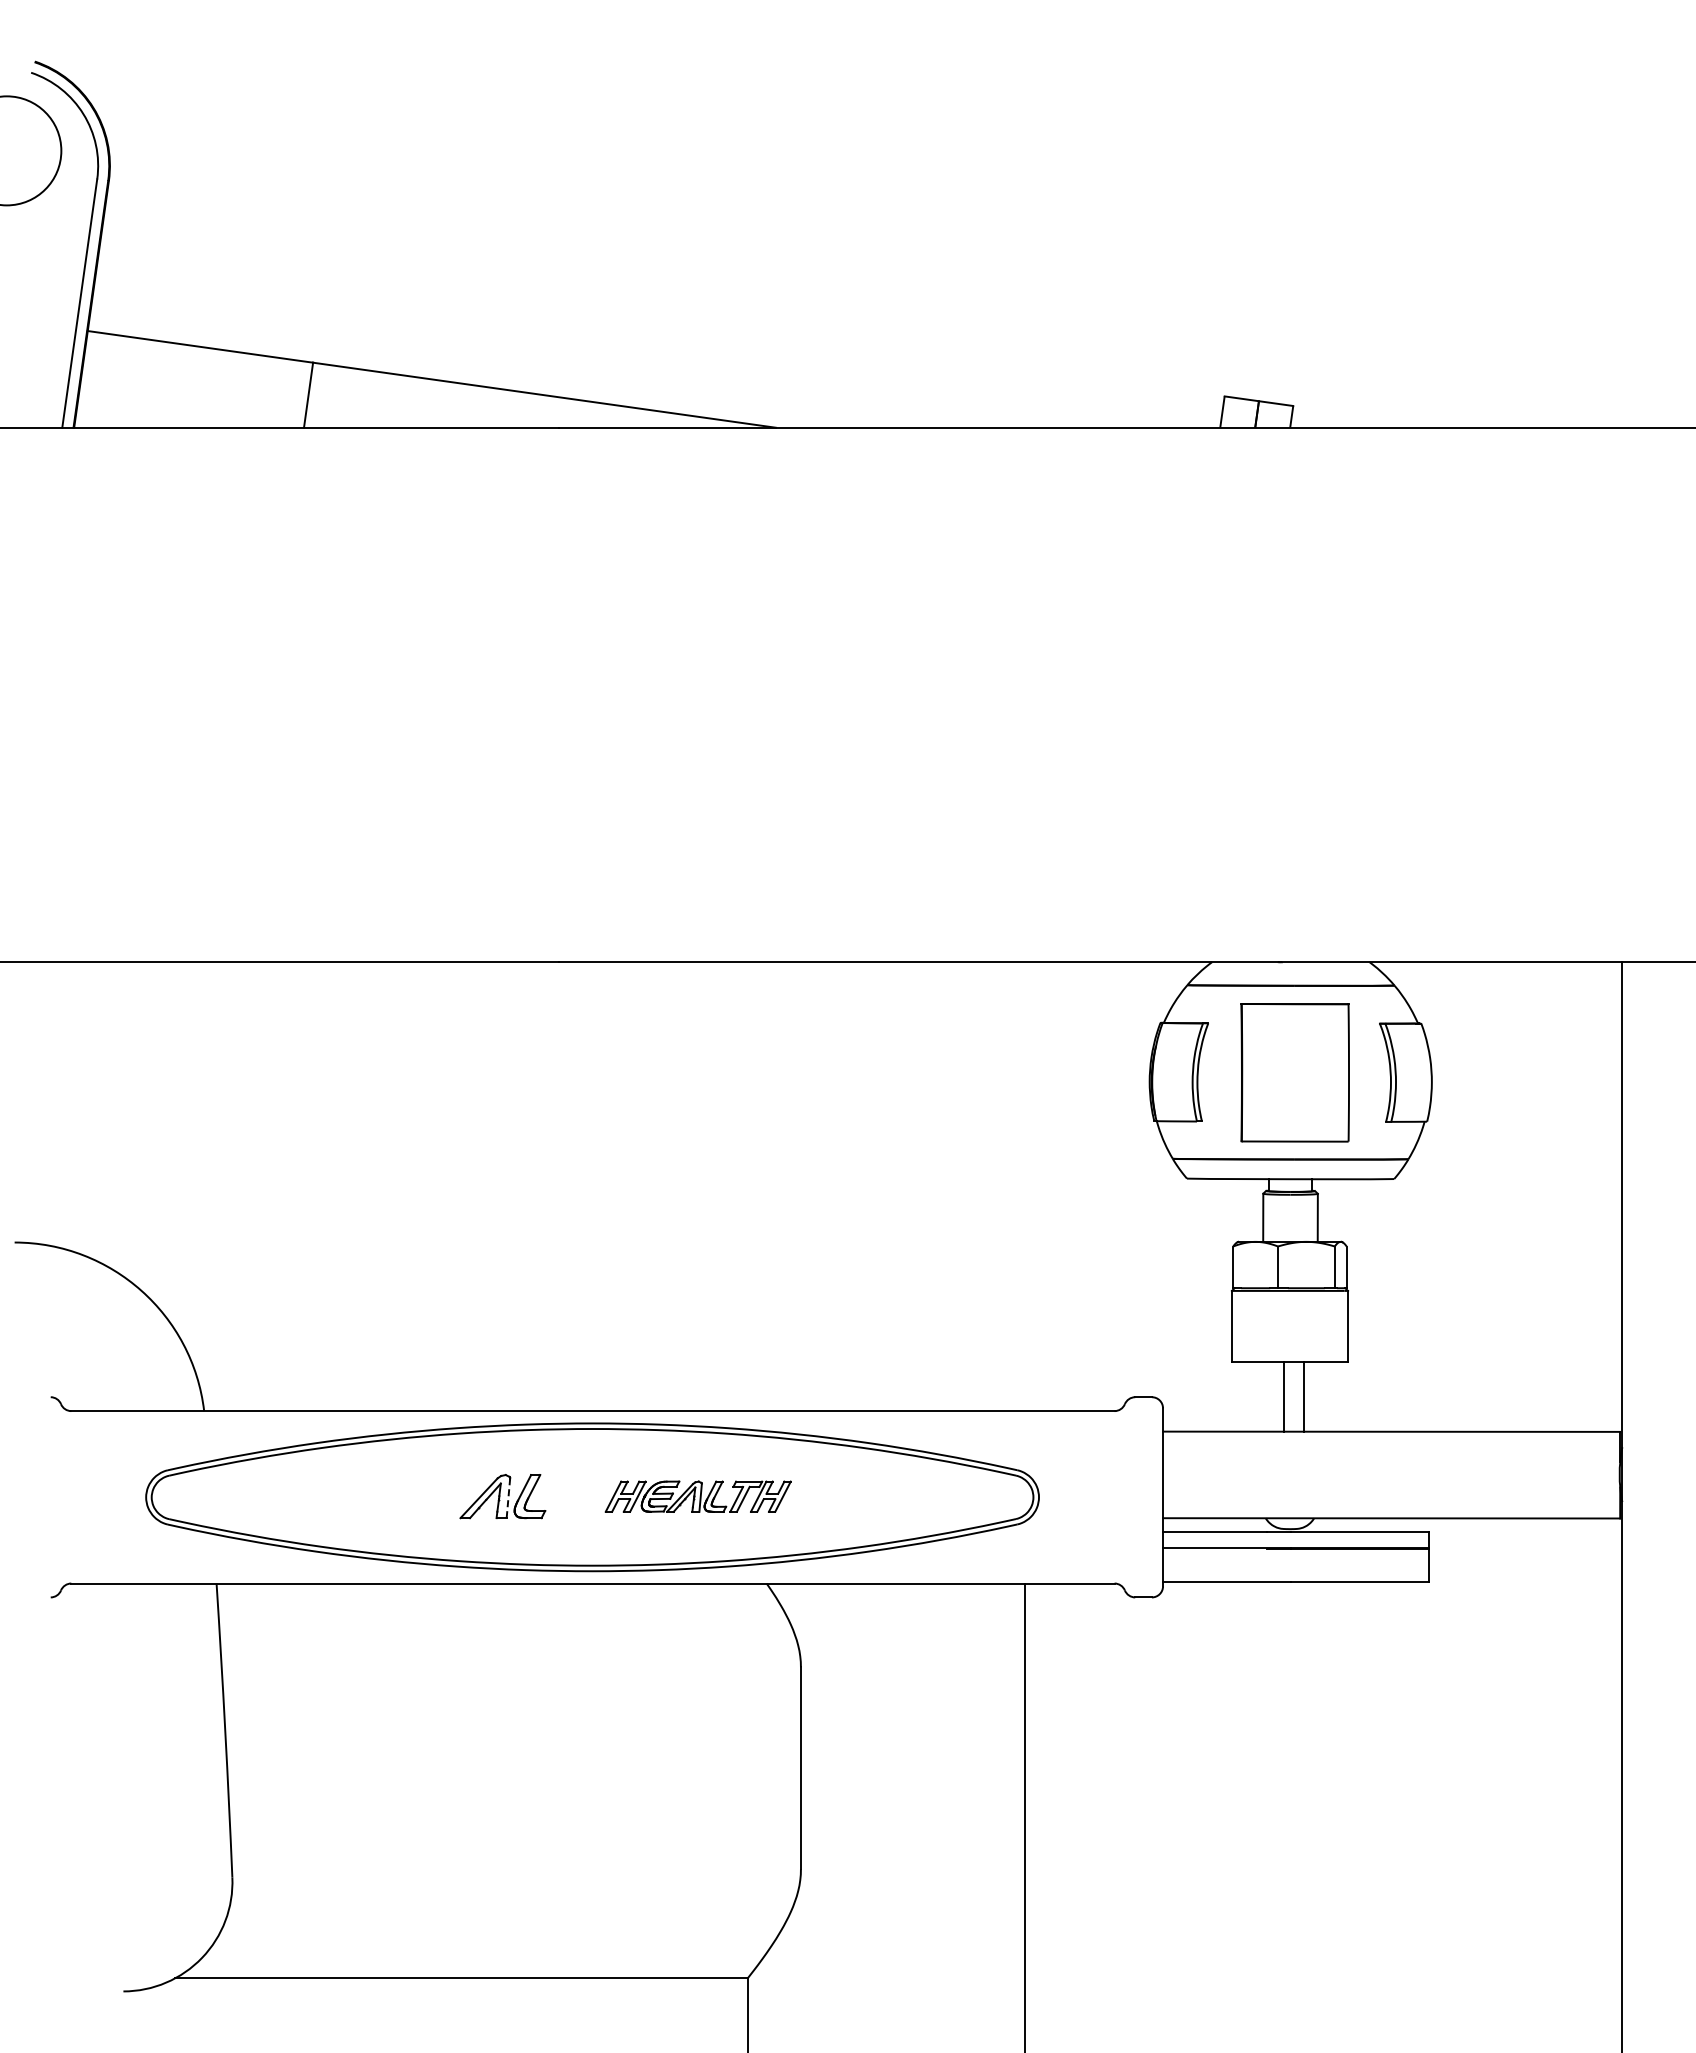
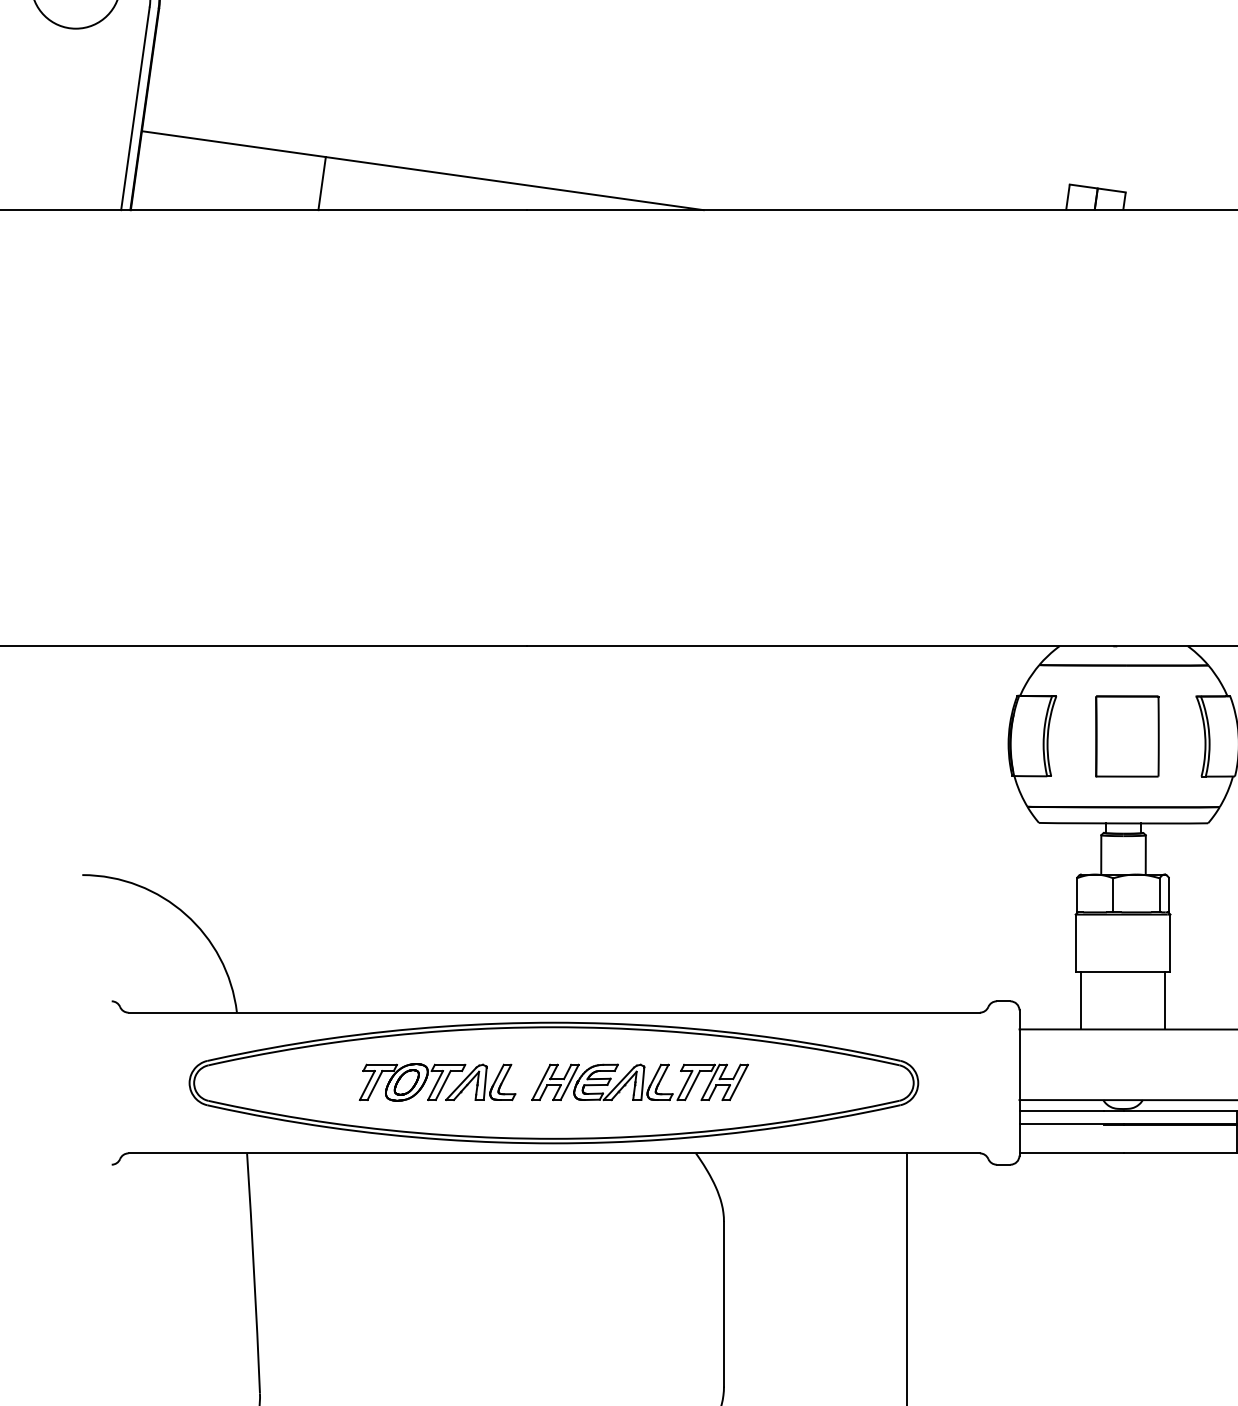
part: (1295, 1072) -> (1127, 736), size x0.71
line: (1283, 1396) -> (1165, 1000), moved
line: (1304, 1396) -> (1081, 1000), moved
part: (418, 1496) -> (411, 1082), added
part: (698, 1496) -> (640, 1082), size x1.43
line: (508, 1498) -> (485, 1083), dashed -> solid

